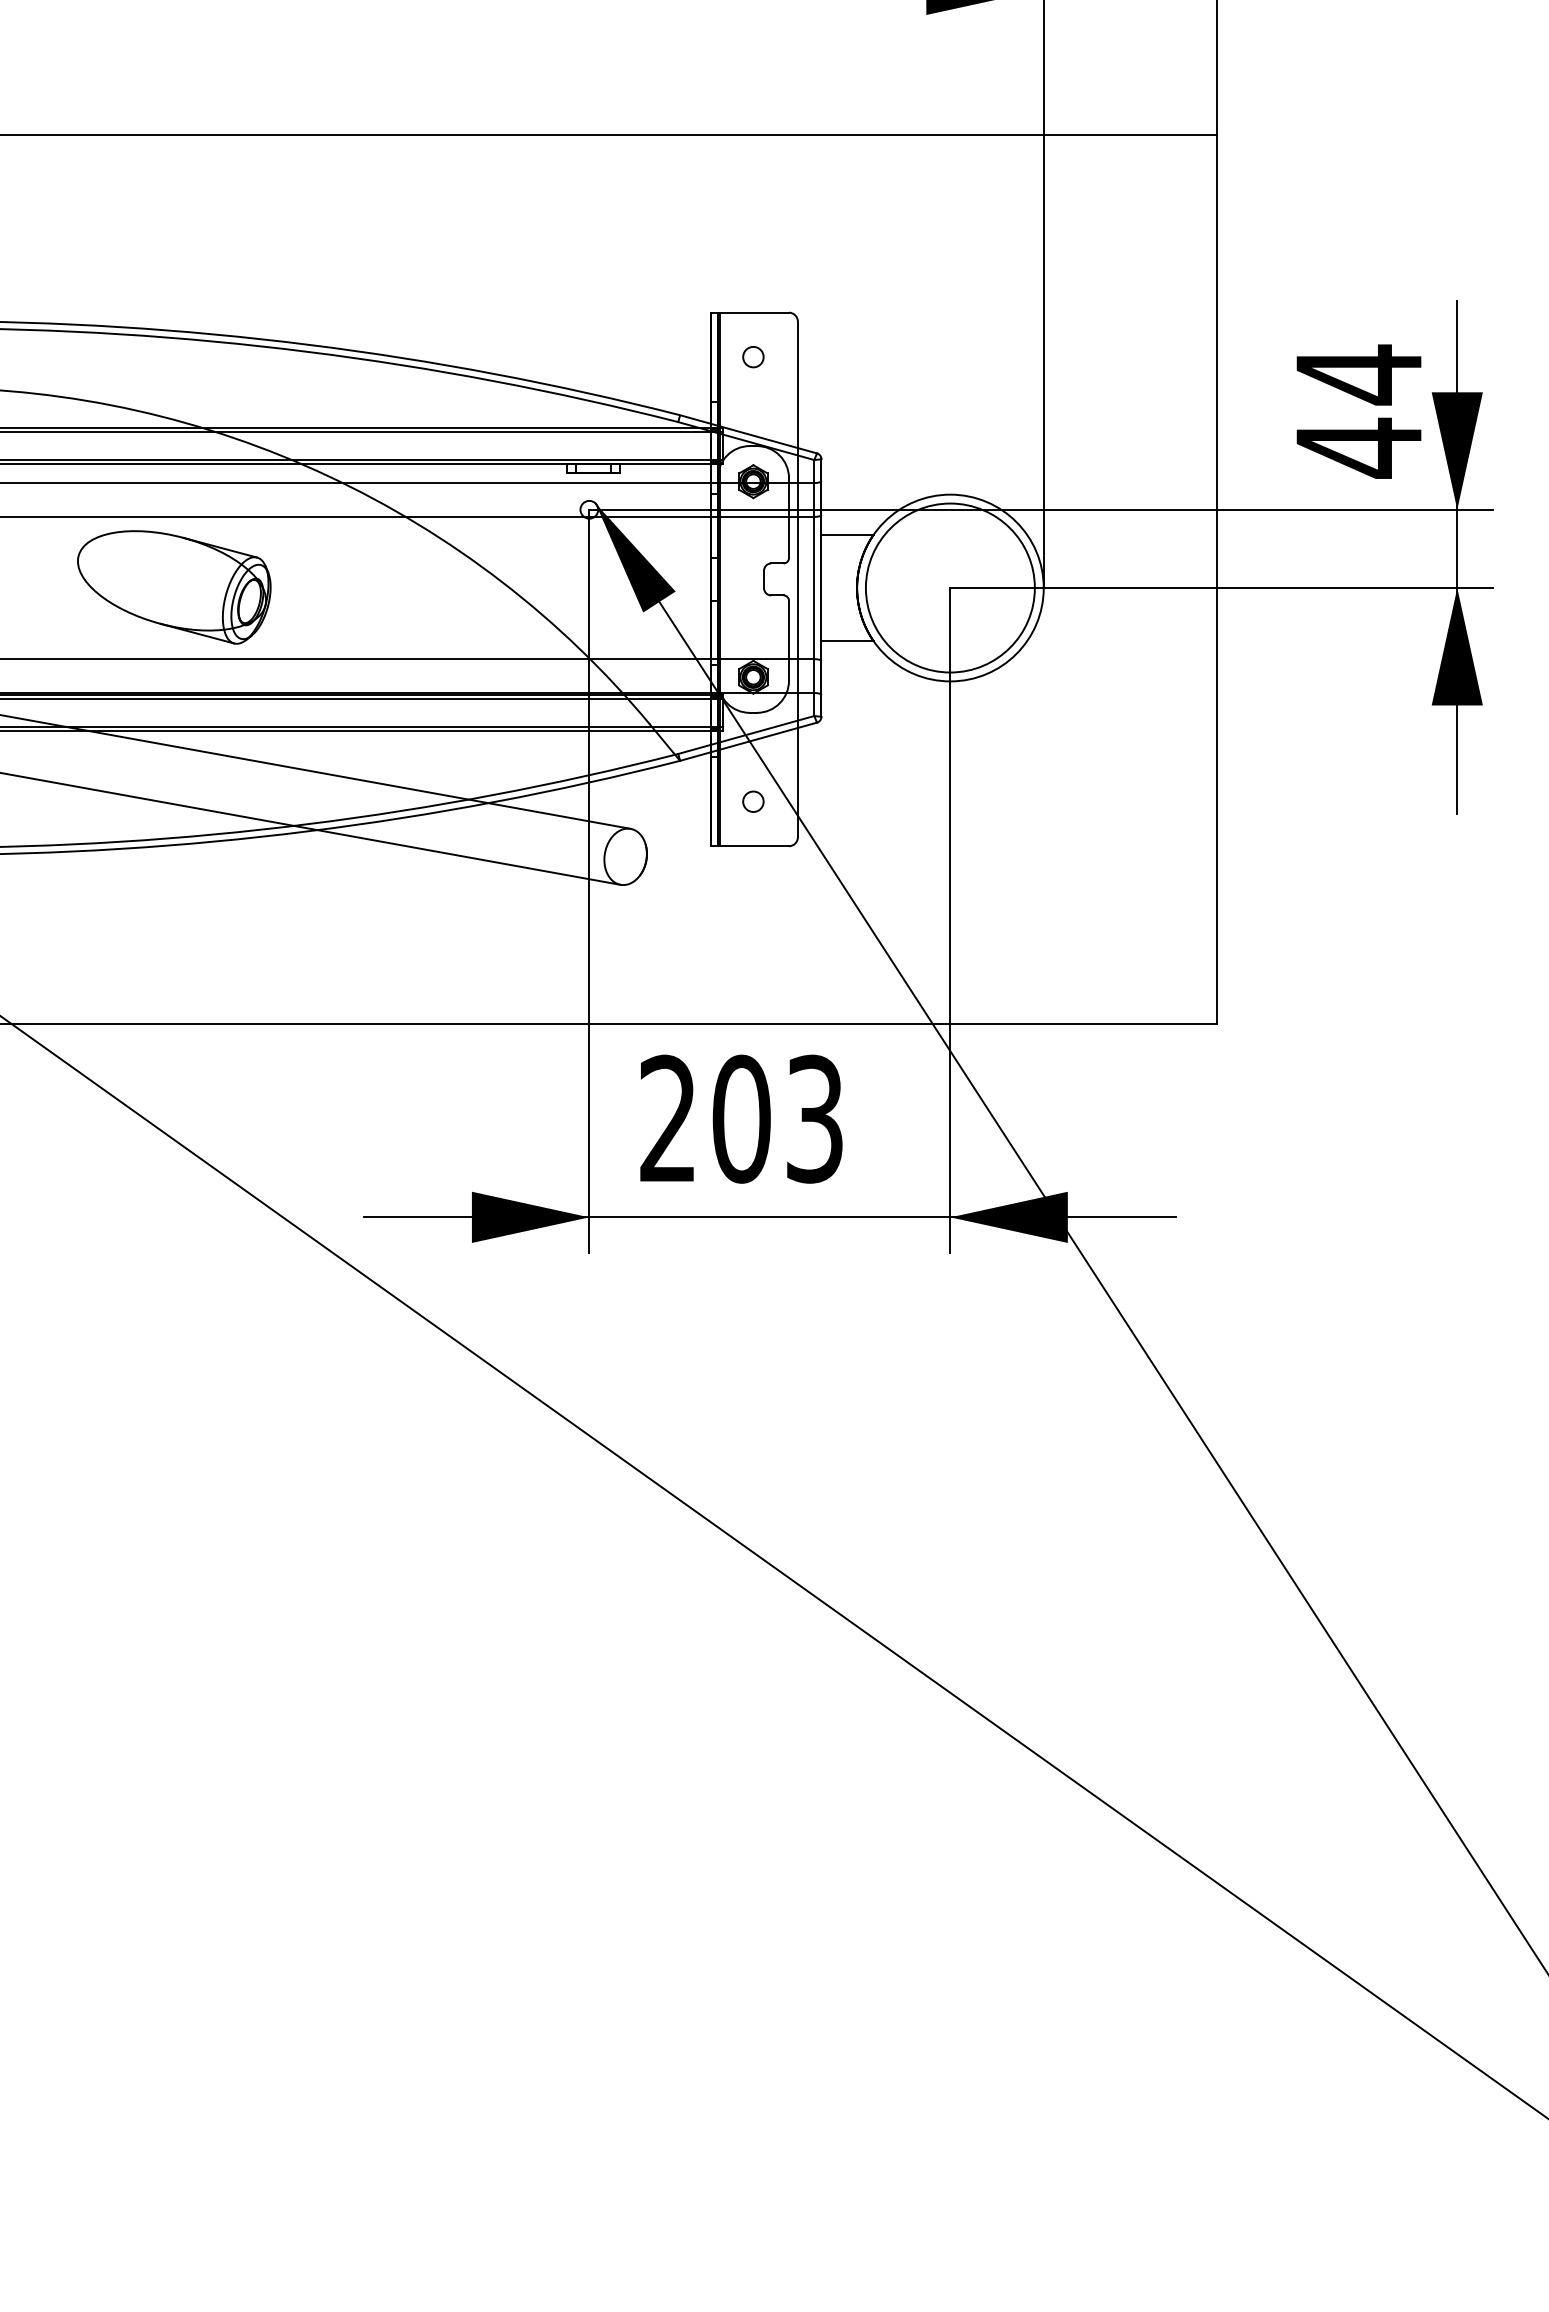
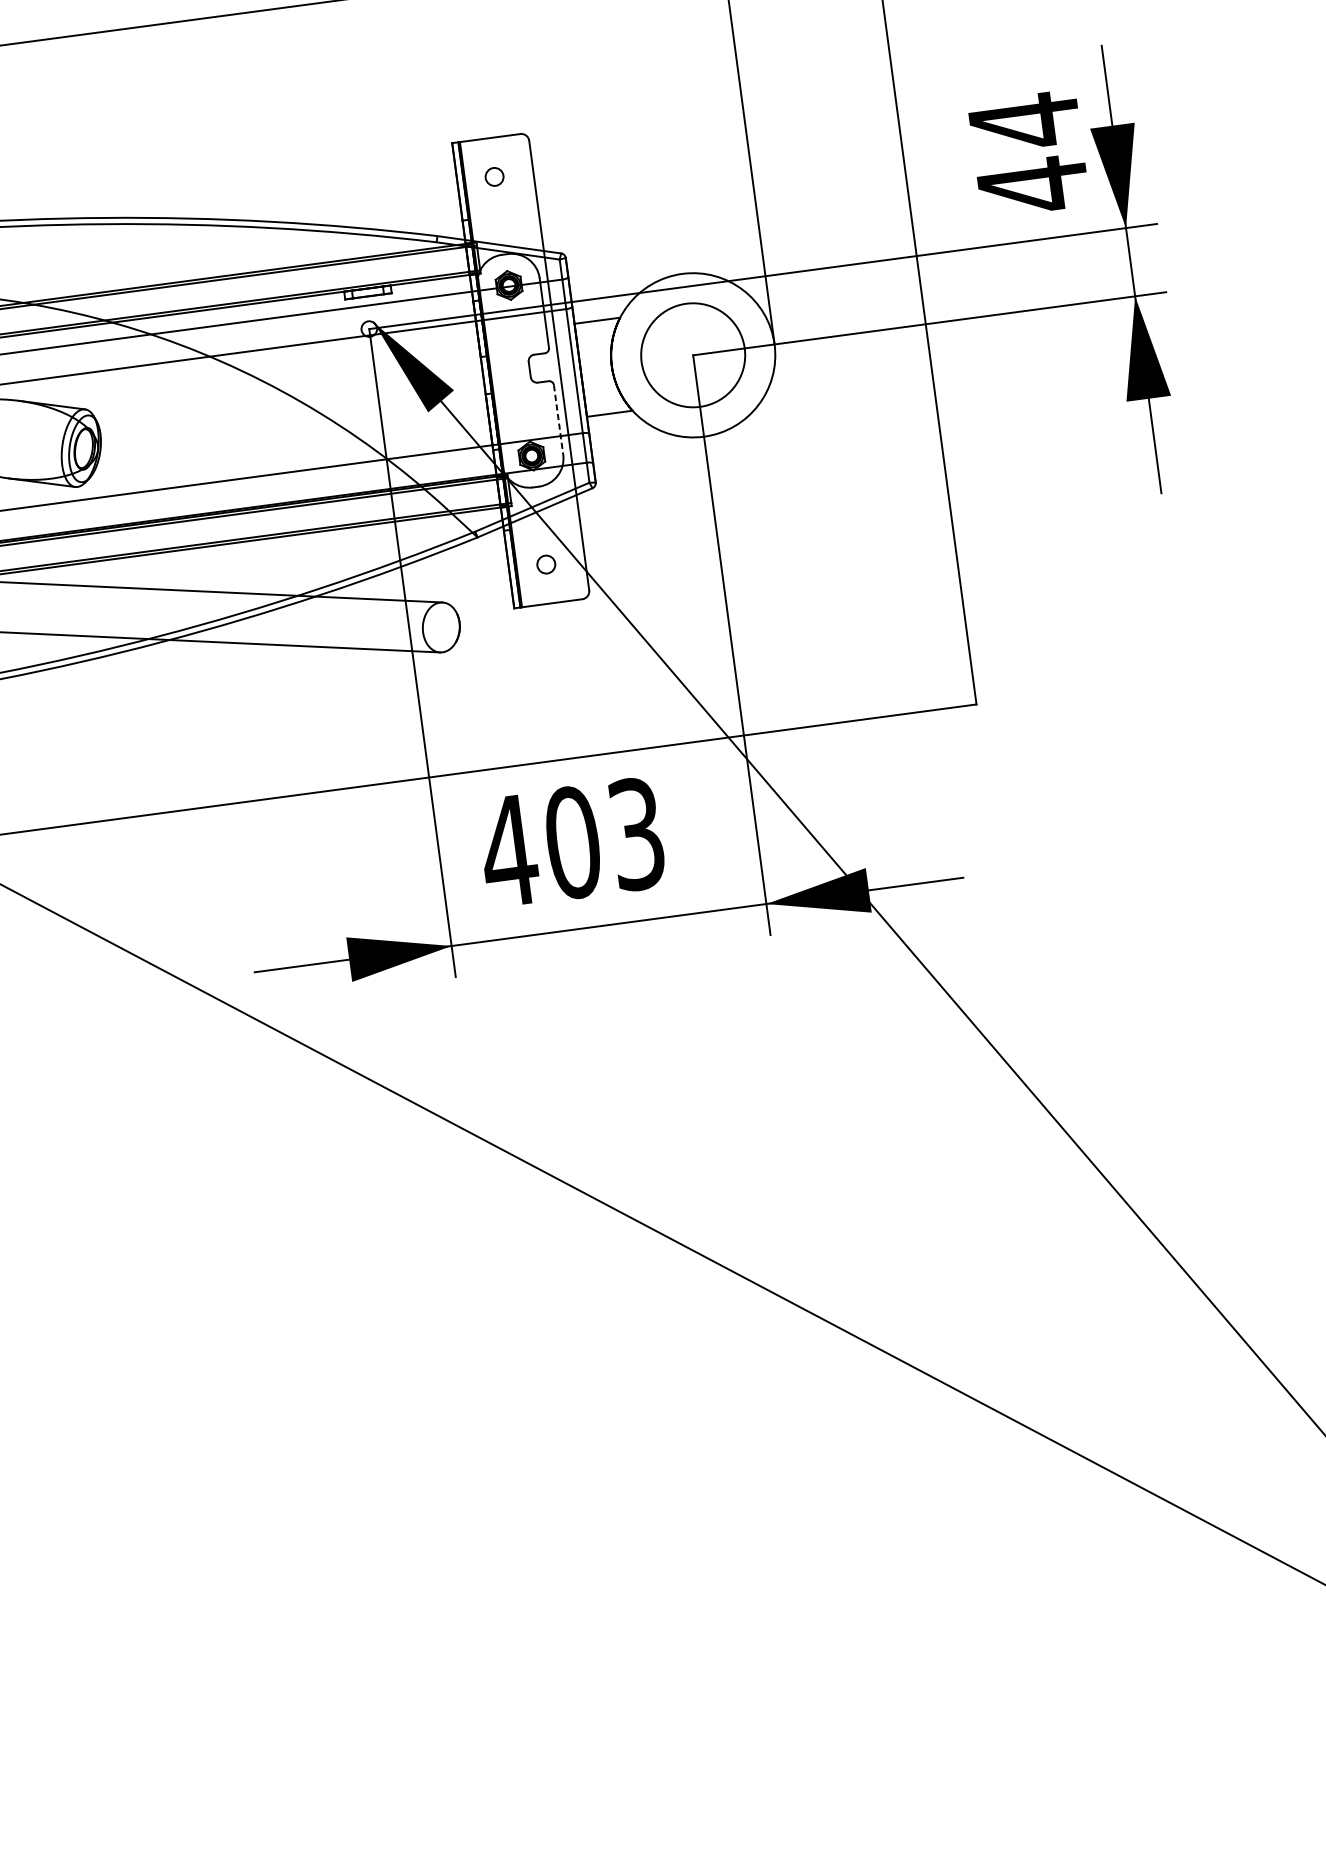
circle: (949, 587) -> (692, 354), size x0.7
line: (788, 641) -> (558, 420), solid -> dashed
text: (667, 1117) -> (508, 849), 203 -> 403

